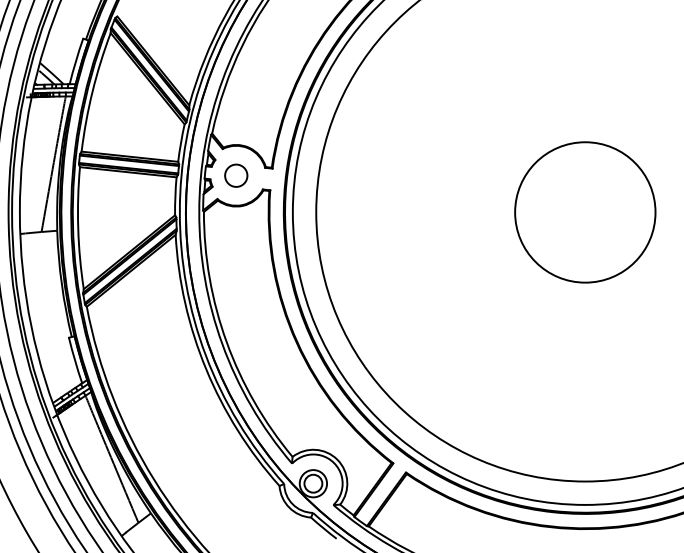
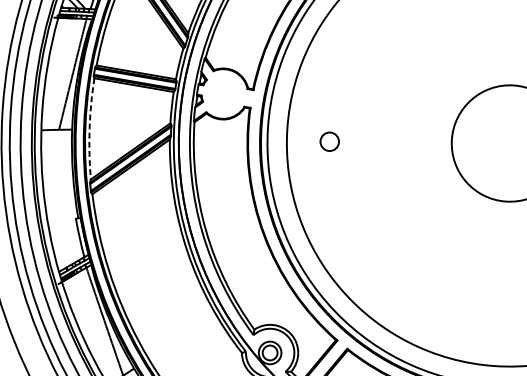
circle: (236, 175) -> (329, 141), moved
arc: (78, 228) -> (89, 128), solid -> dashed

